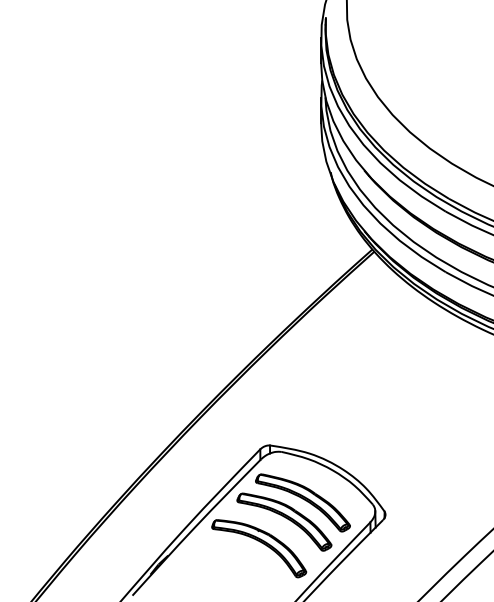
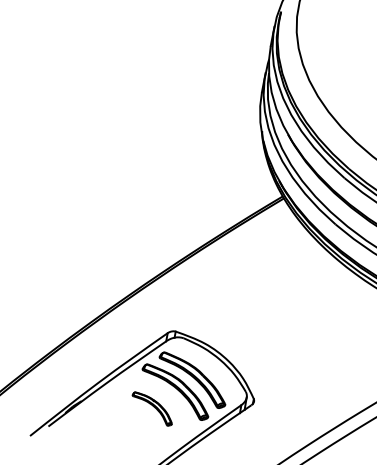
part: (259, 548) -> (152, 408), size x0.6

